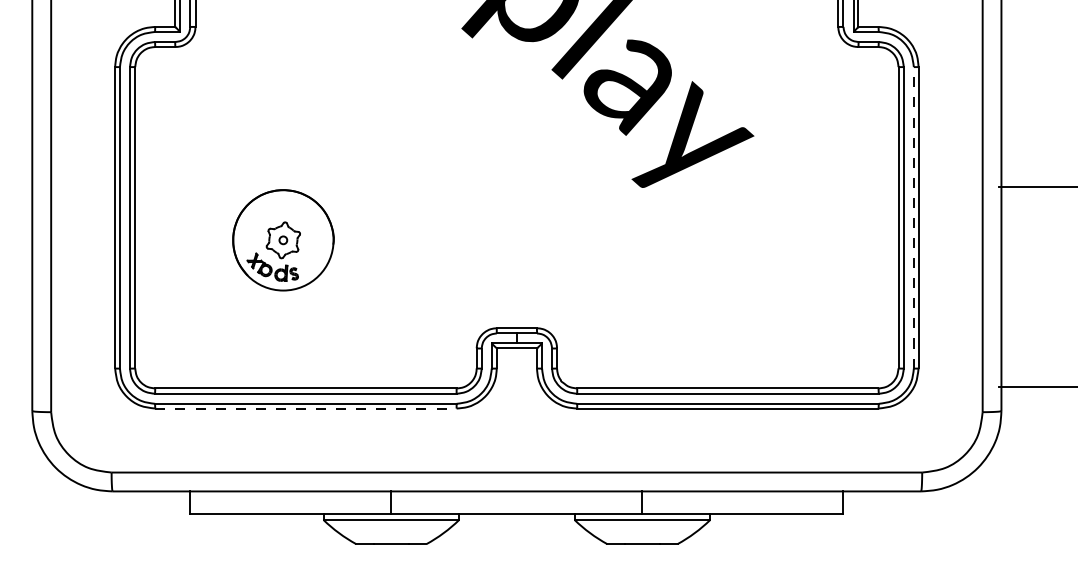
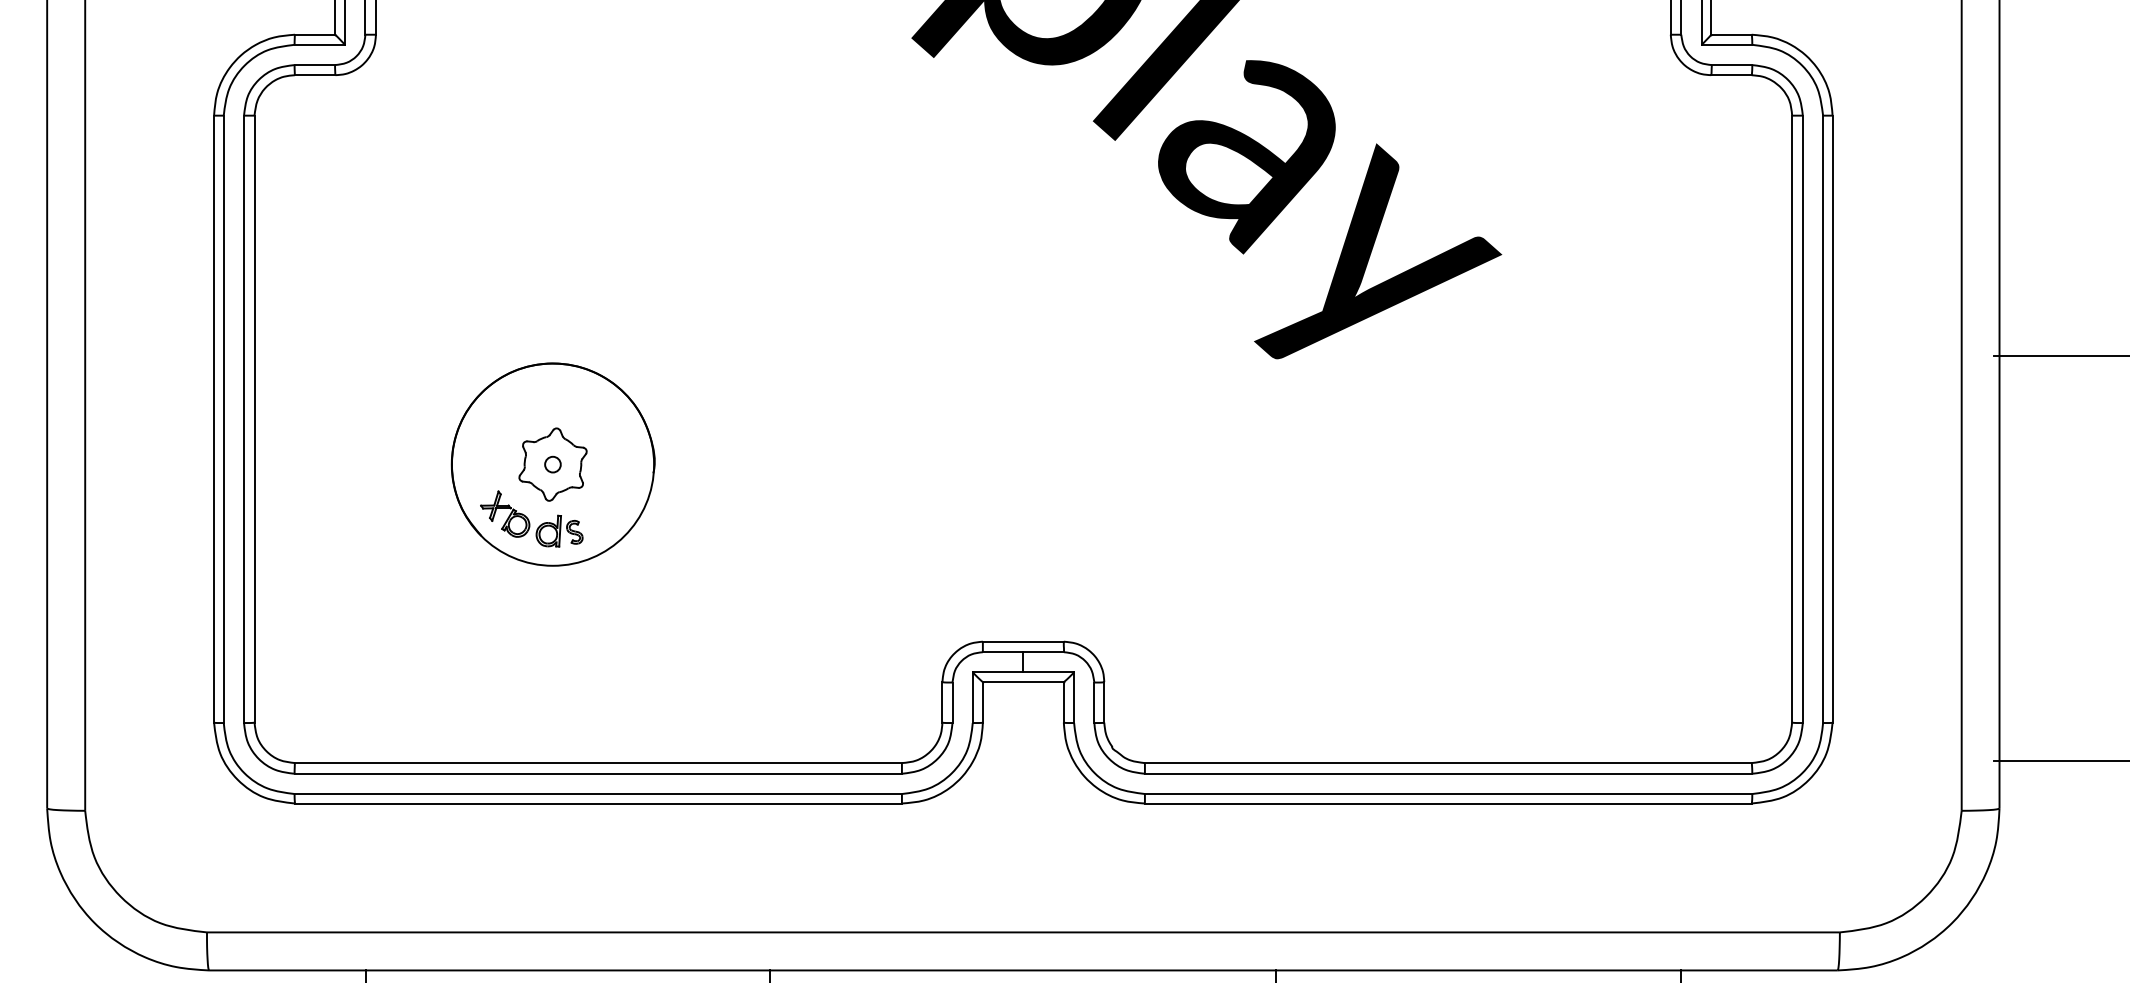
line: (913, 217) -> (1822, 418), dashed -> solid
line: (305, 408) -> (597, 803), dashed -> solid

